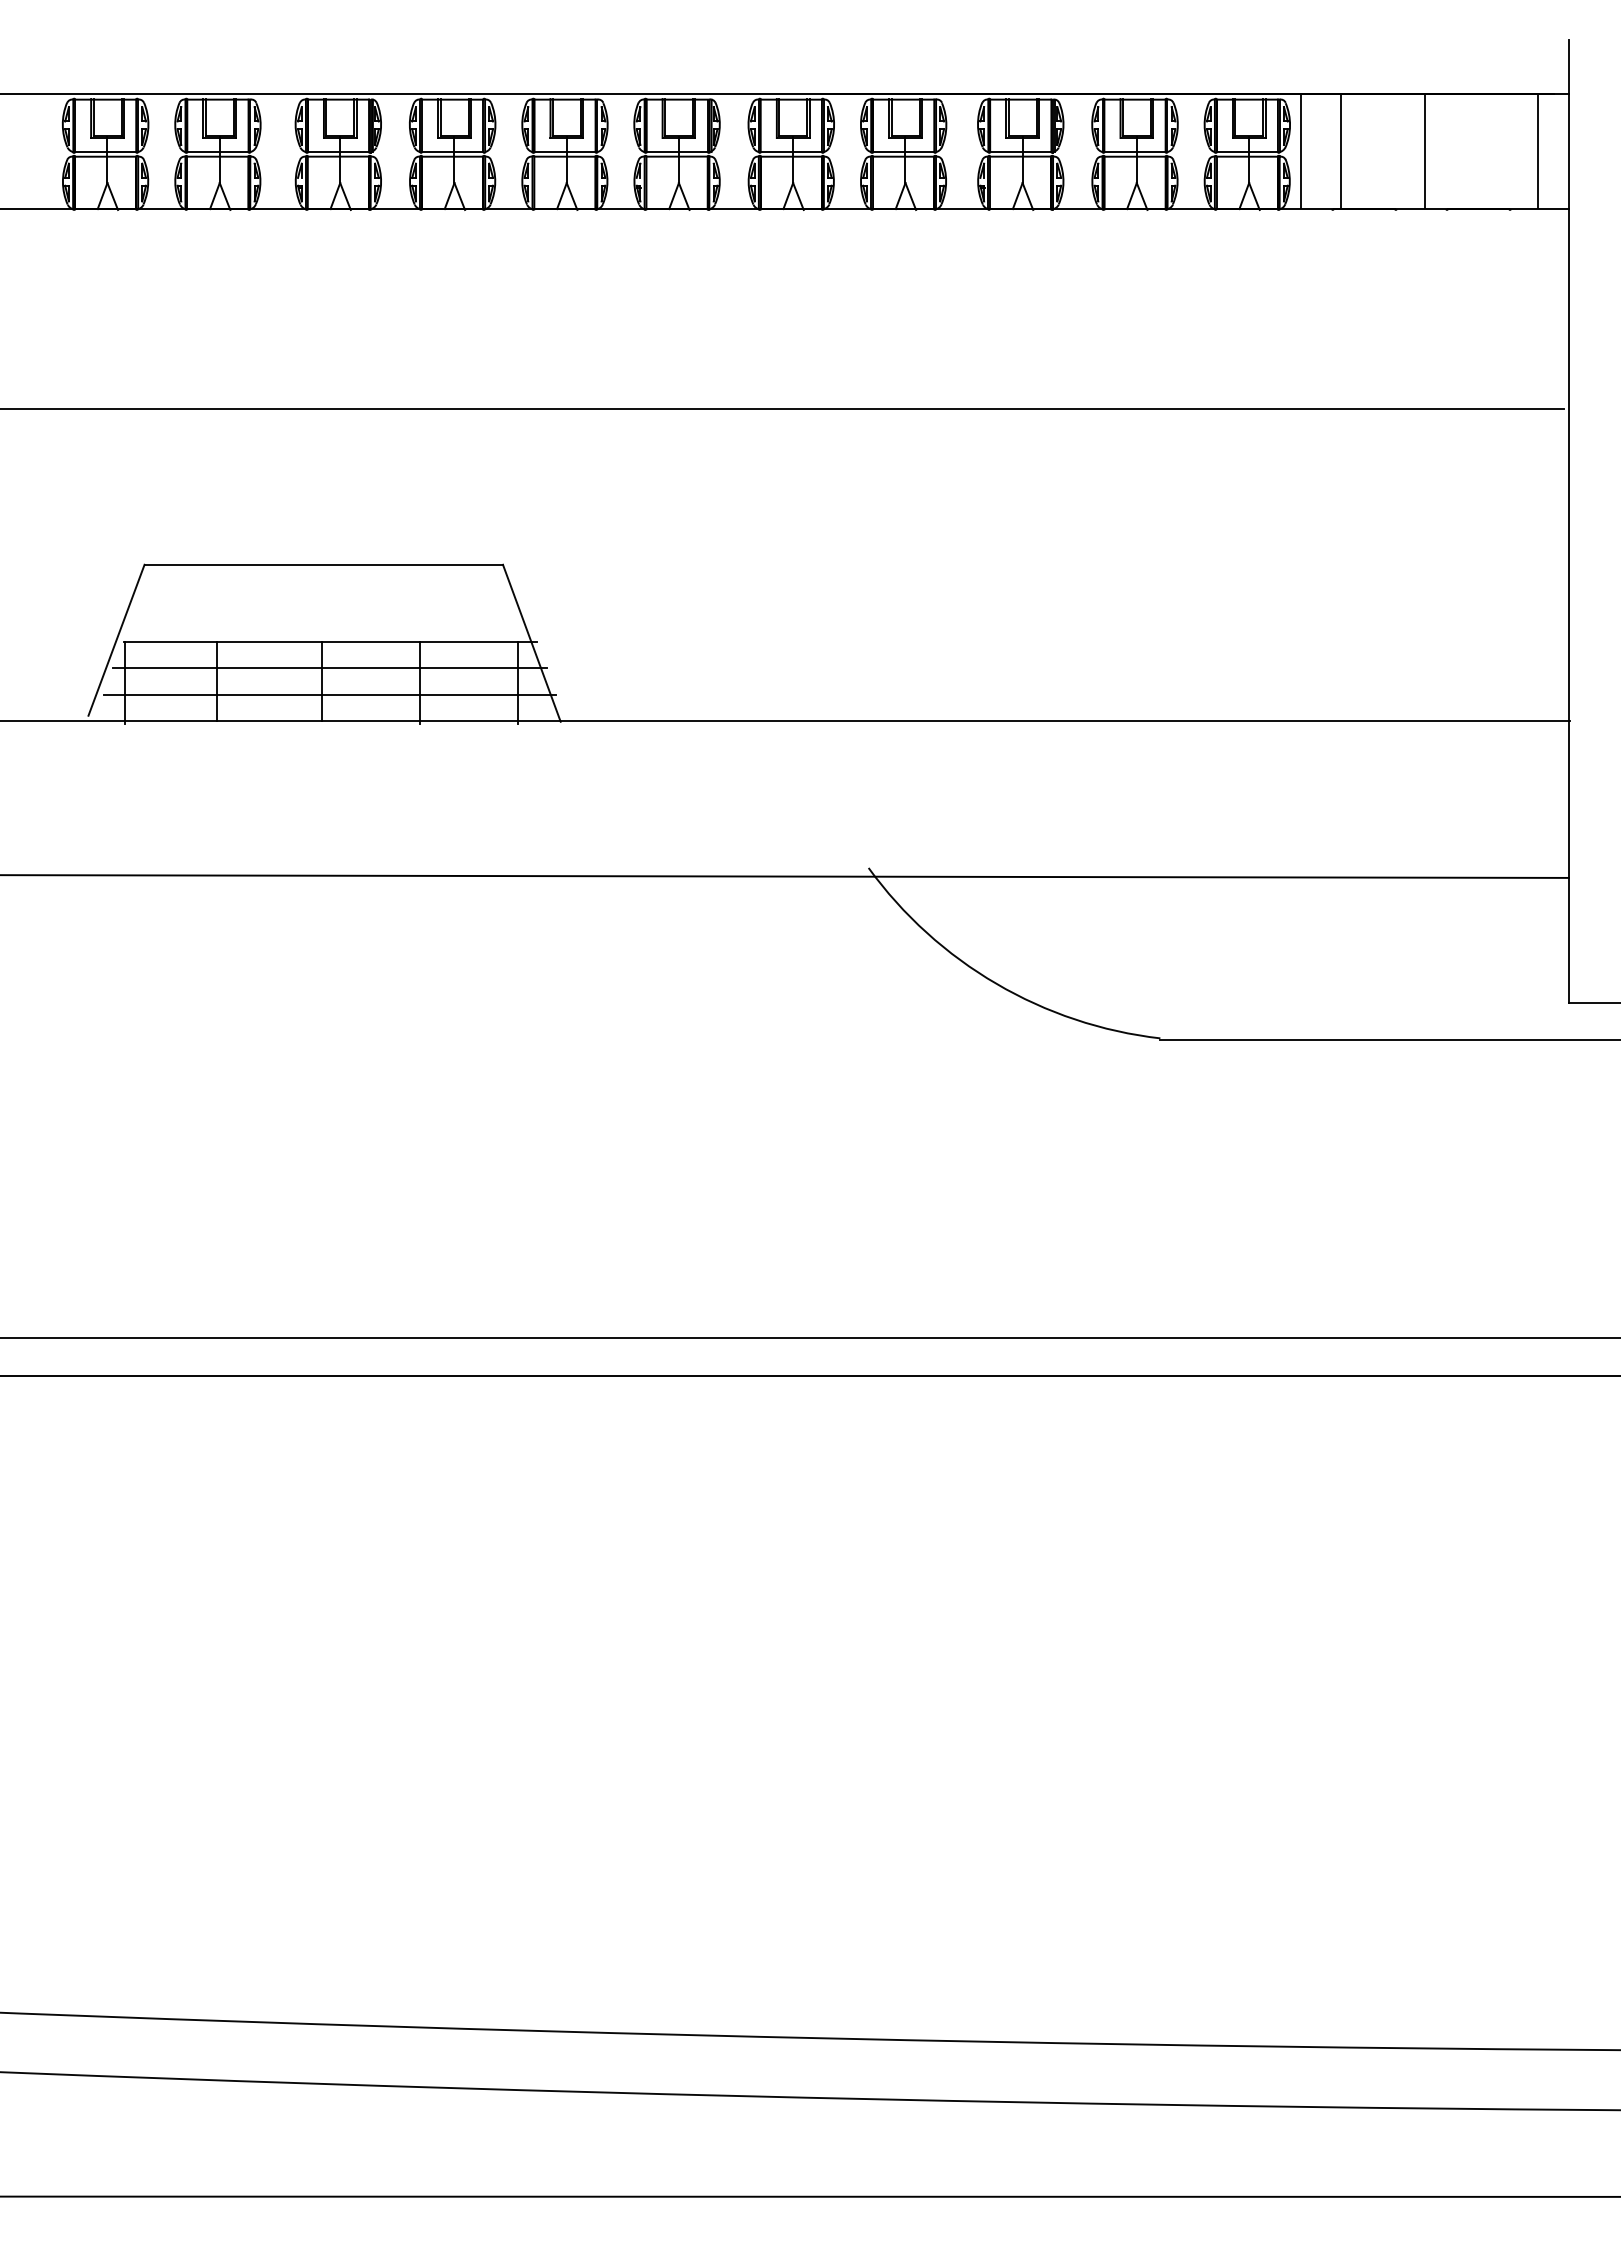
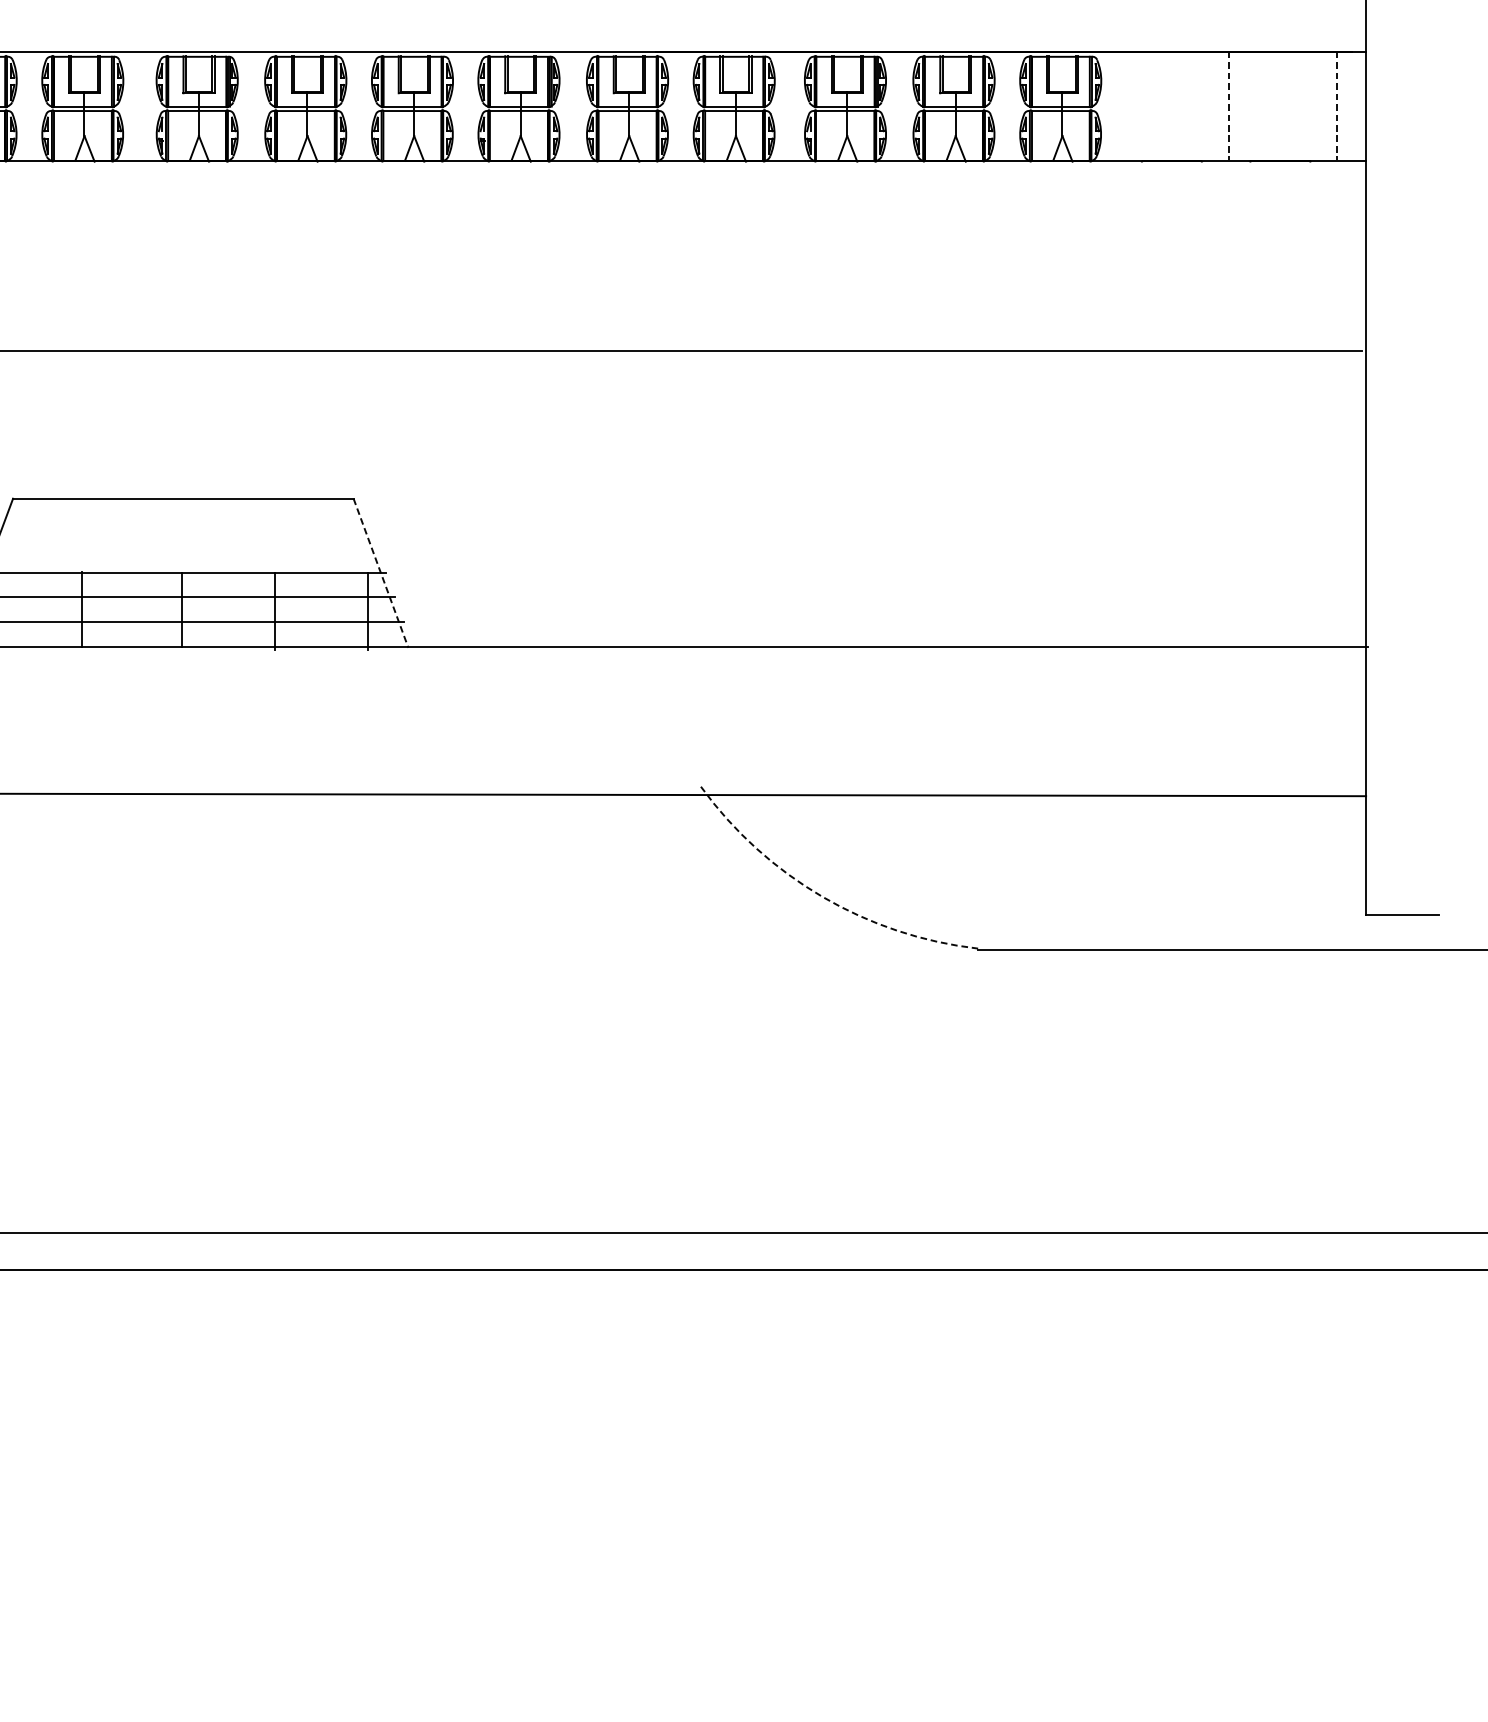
line: (1300, 150) -> (1111, 105), removed
line: (1340, 150) -> (1149, 105), removed
line: (1424, 151) -> (1229, 106), solid -> dashed
line: (1537, 151) -> (1336, 106), solid -> dashed
line: (531, 643) -> (380, 573), solid -> dashed
arc: (996, 983) -> (822, 896), solid -> dashed

